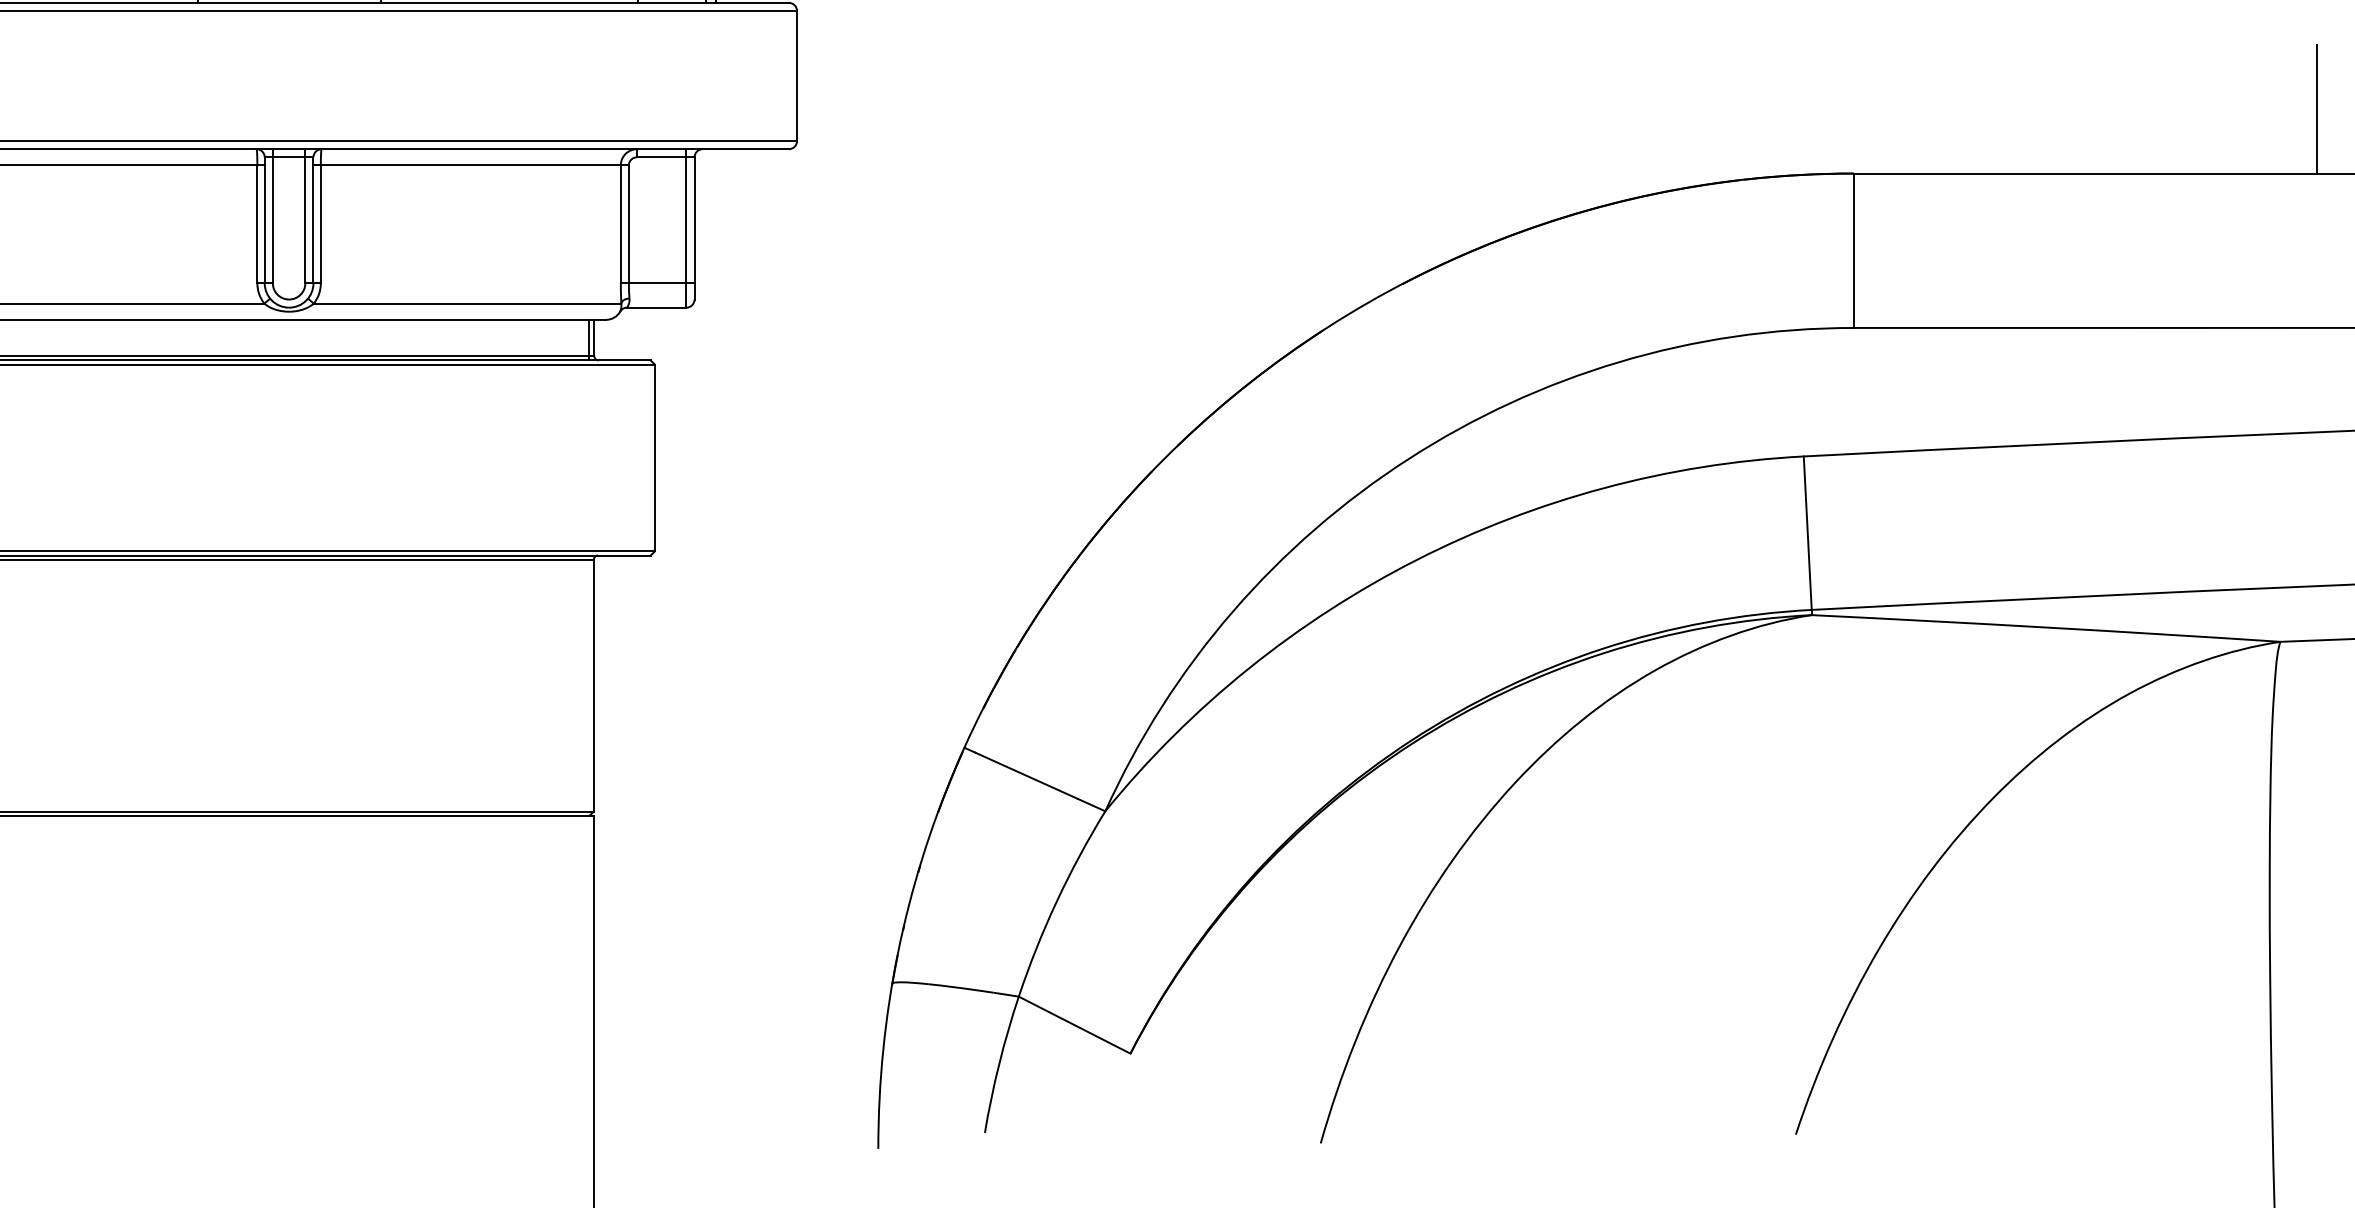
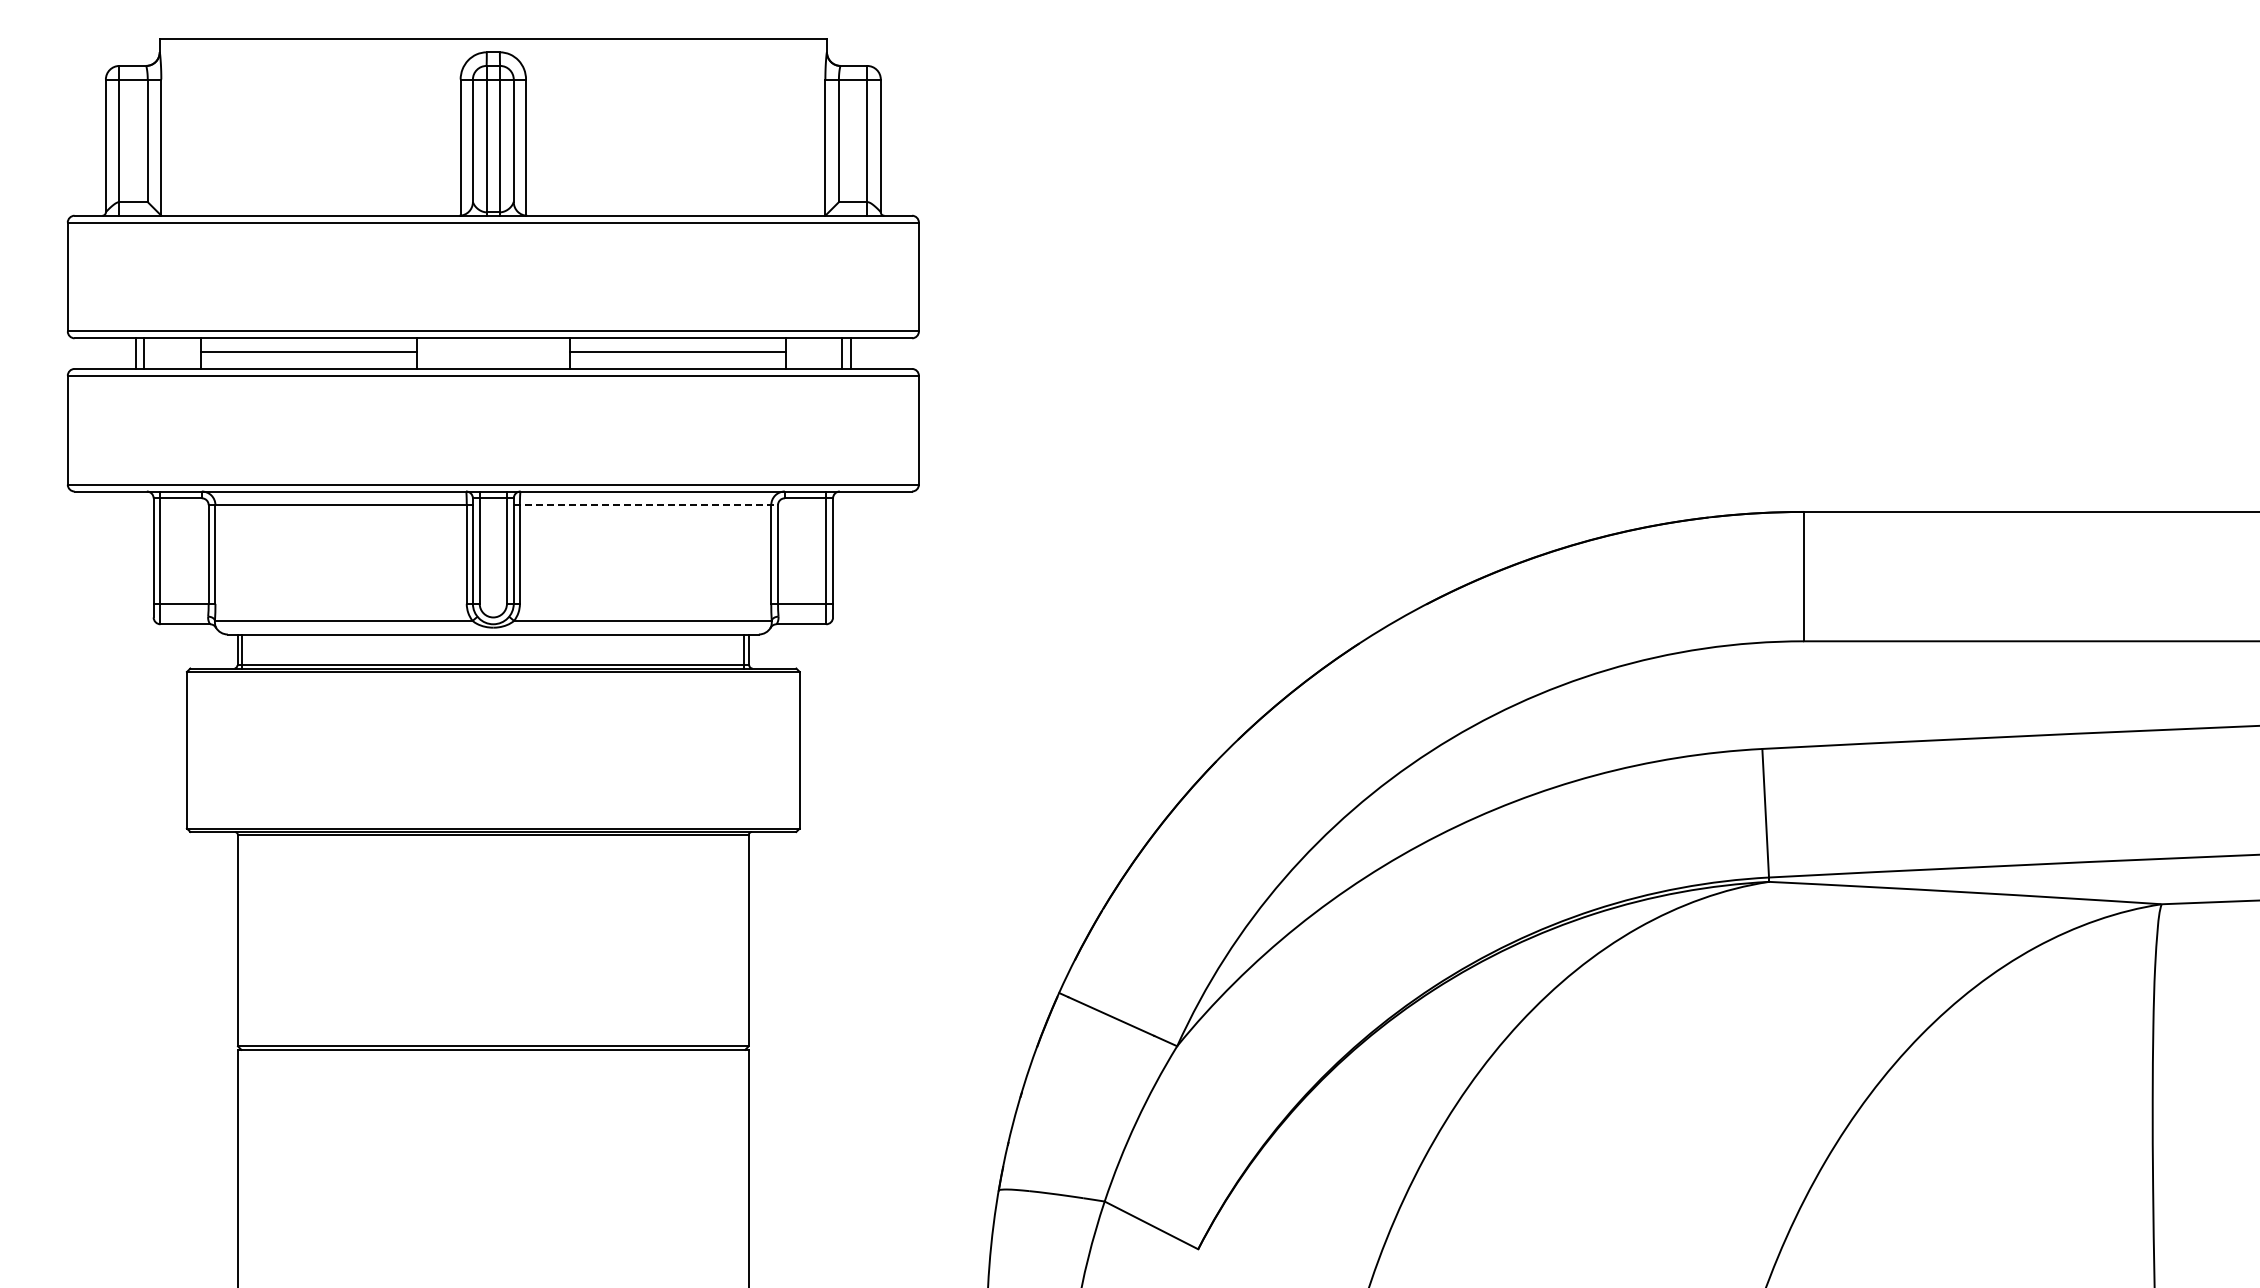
line: (2317, 108) -> (2192, 457), removed
line: (471, 165) -> (646, 505), solid -> dashed

